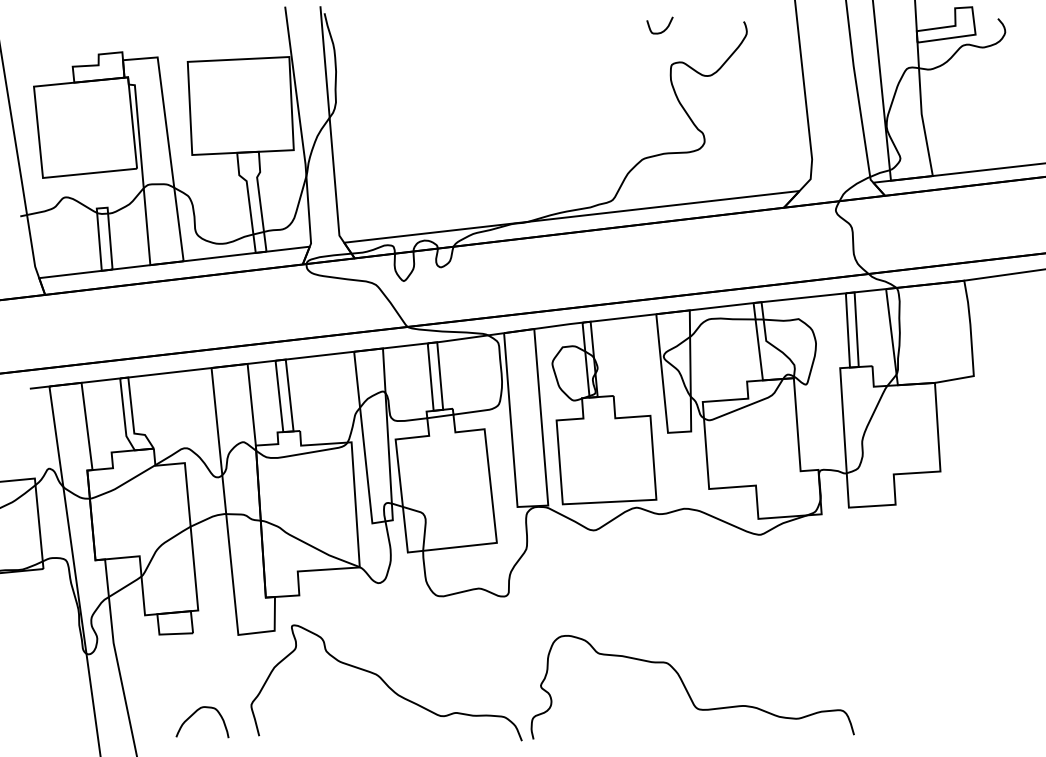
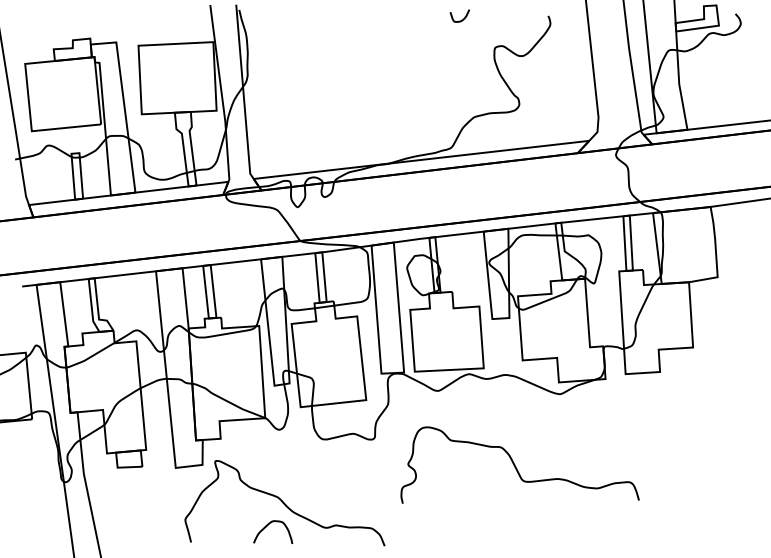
curve: (661, 31) -> (461, 20), moved
curve: (687, 689) -> (516, 466), moved
curve: (194, 714) -> (267, 526), moved

